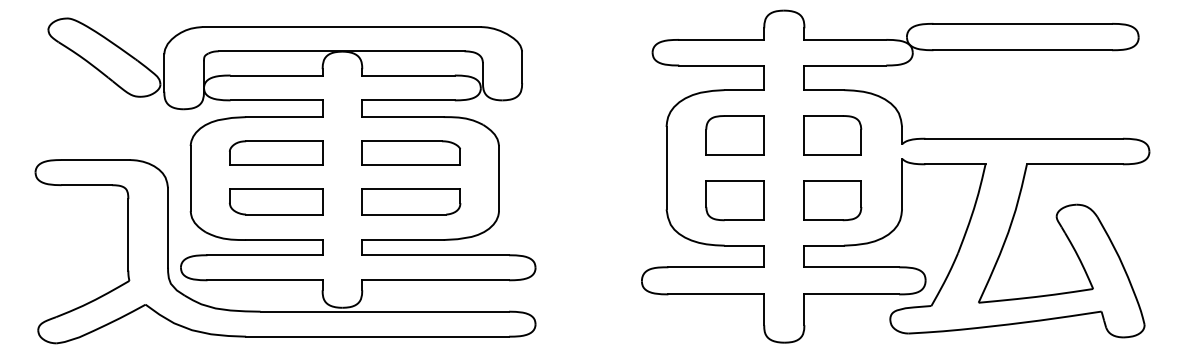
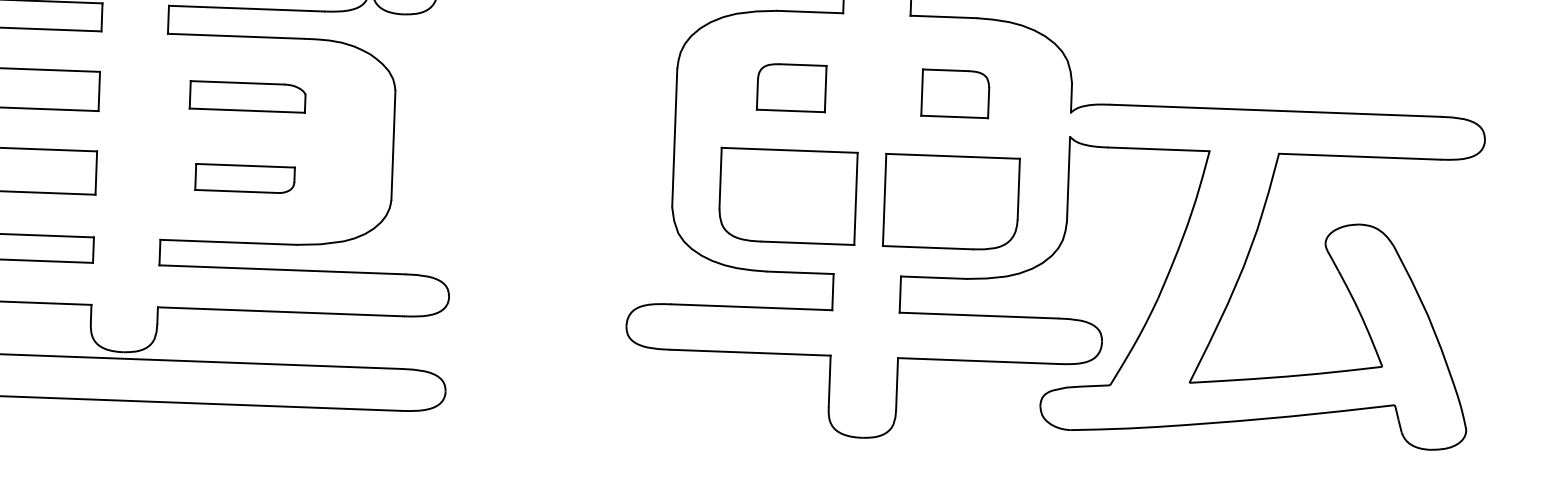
part: (734, 135) -> (790, 87), size x0.7
part: (832, 135) -> (954, 93), size x0.7
part: (410, 152) -> (246, 96), size x0.7
part: (734, 200) -> (786, 196), size x1.4
part: (832, 200) -> (950, 202), size x1.4
part: (411, 201) -> (245, 178), size x0.6

